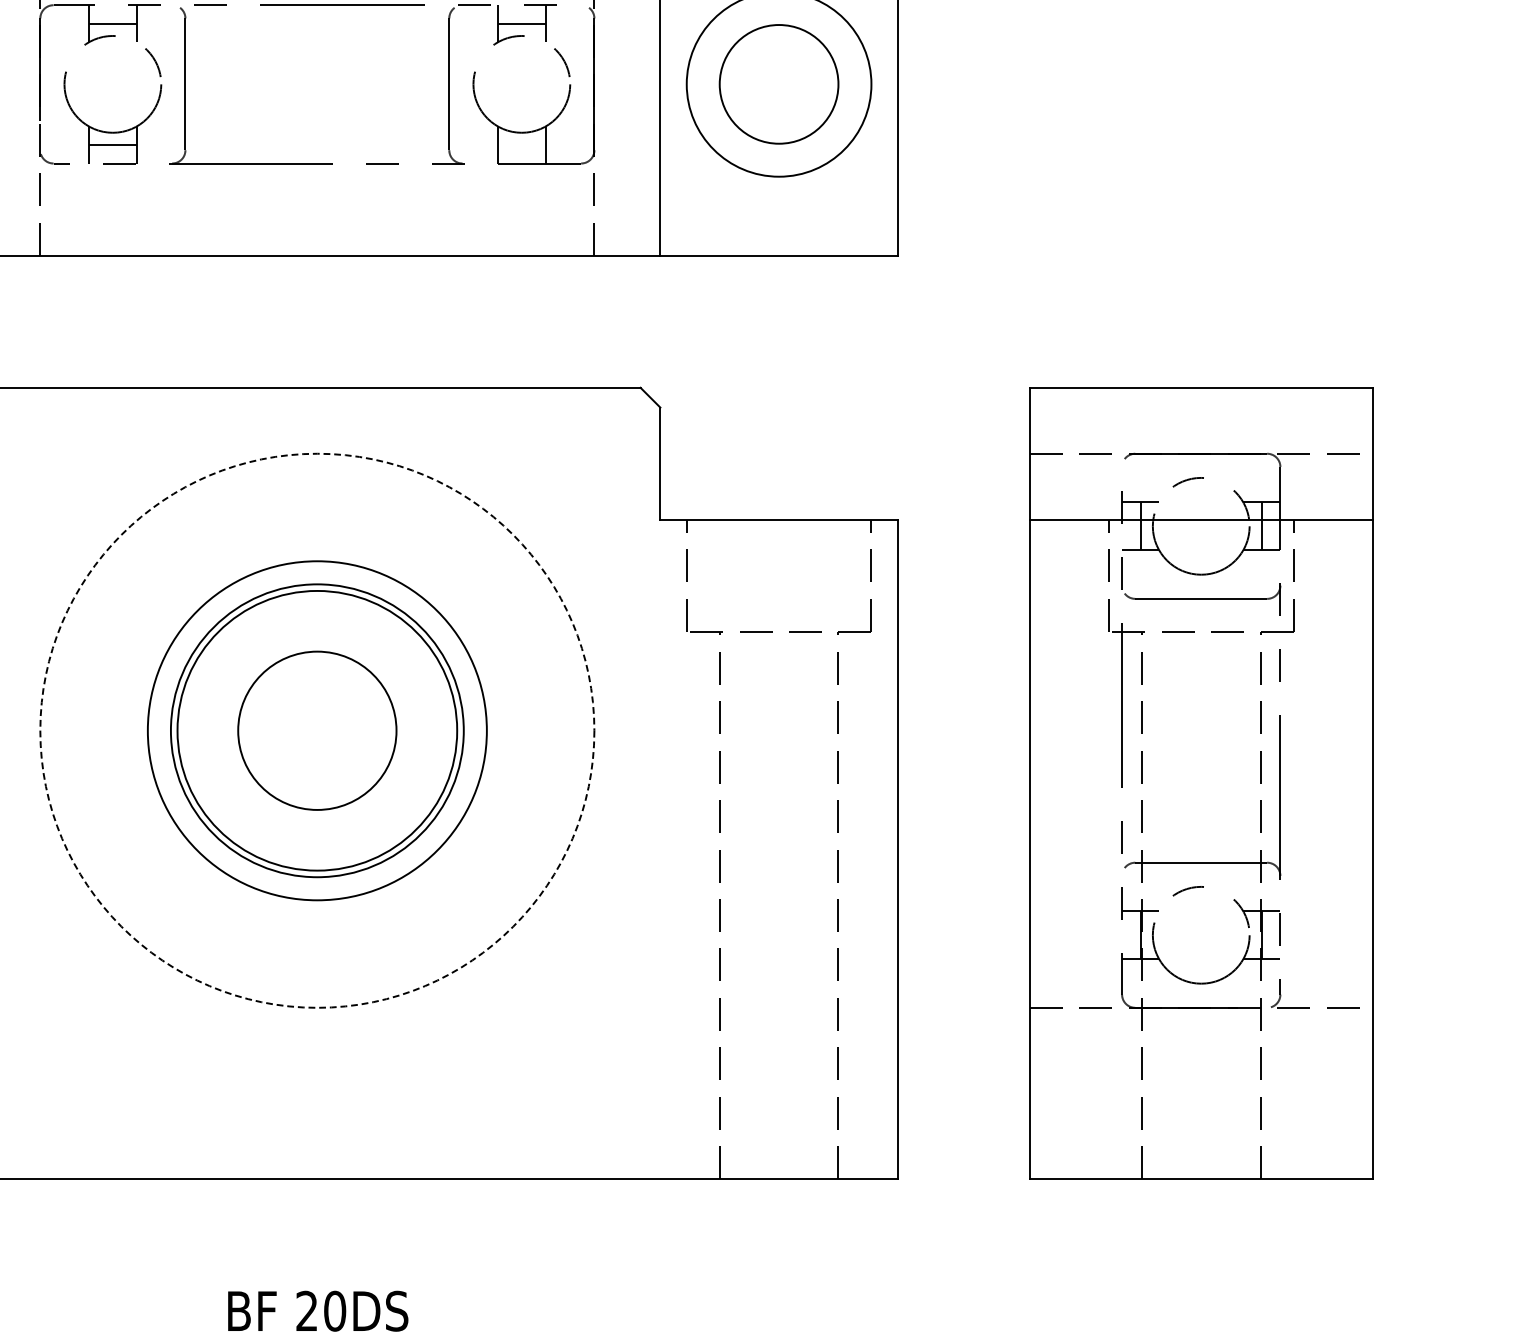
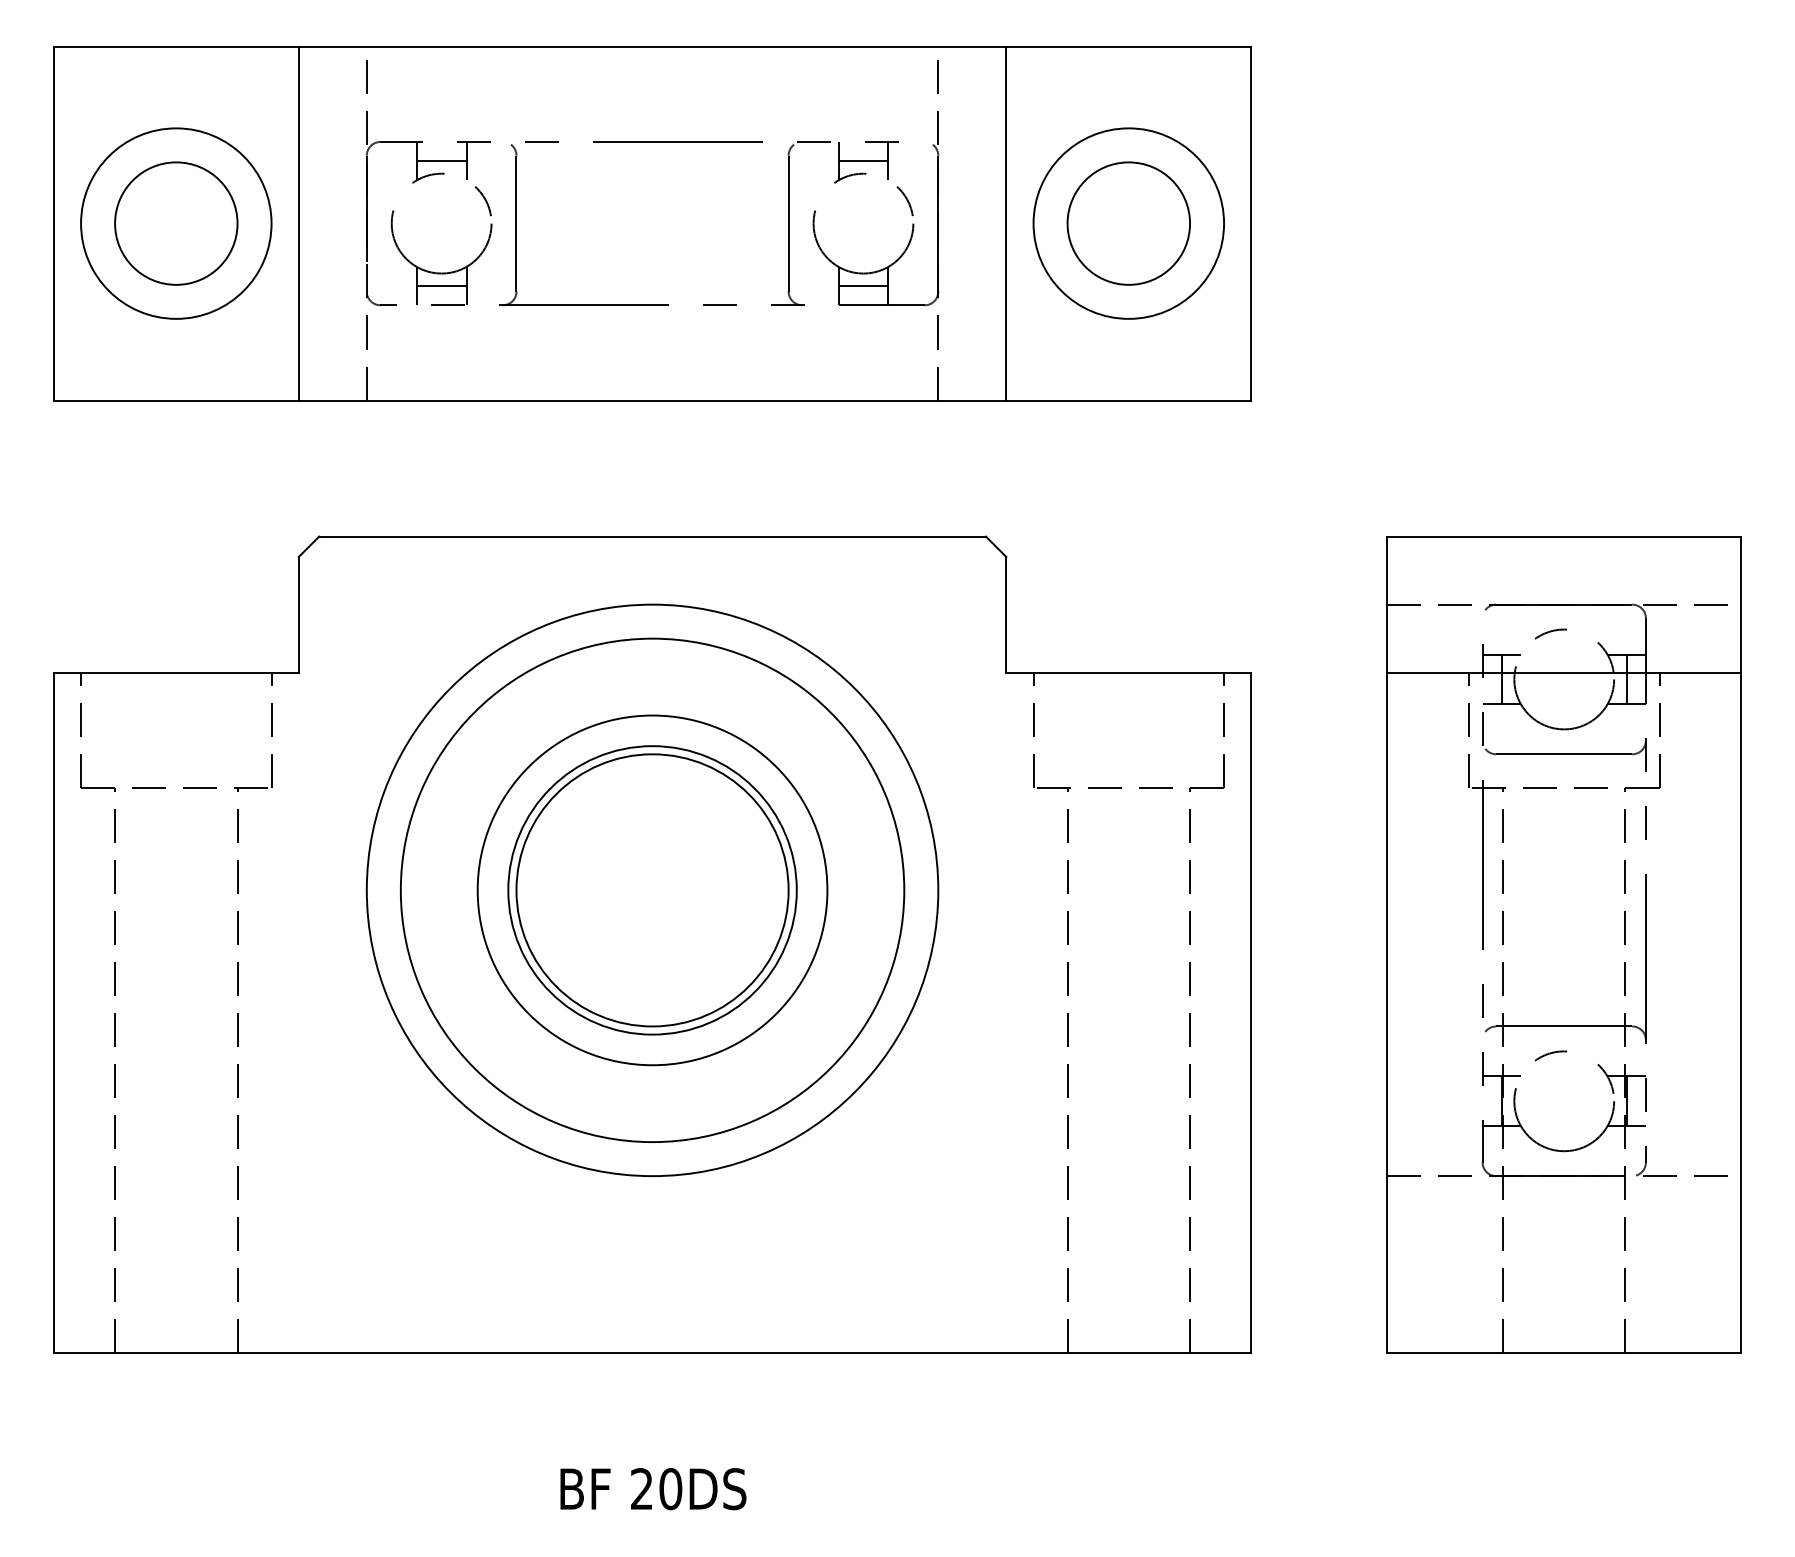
line: (521, 145) -> (863, 286), added
circle: (317, 730) -> (652, 890), dashed -> solid
circle: (317, 730) -> (652, 890), size x1.67
circle: (317, 730) -> (652, 890), size x1.67

